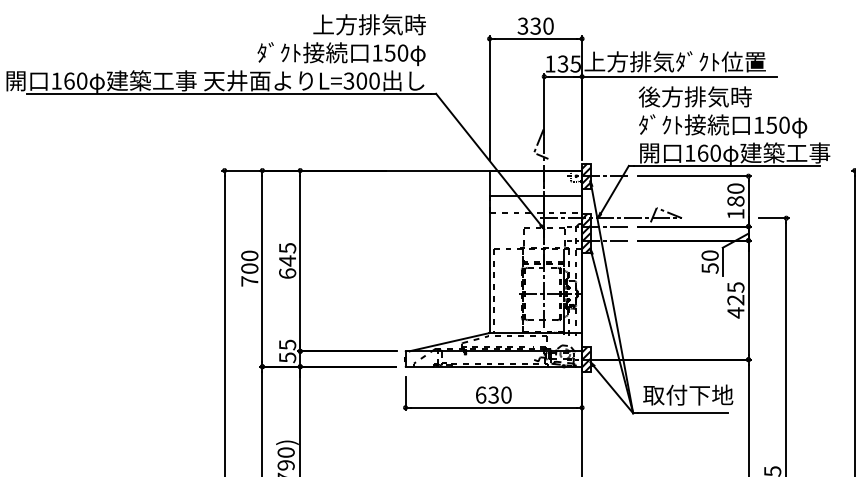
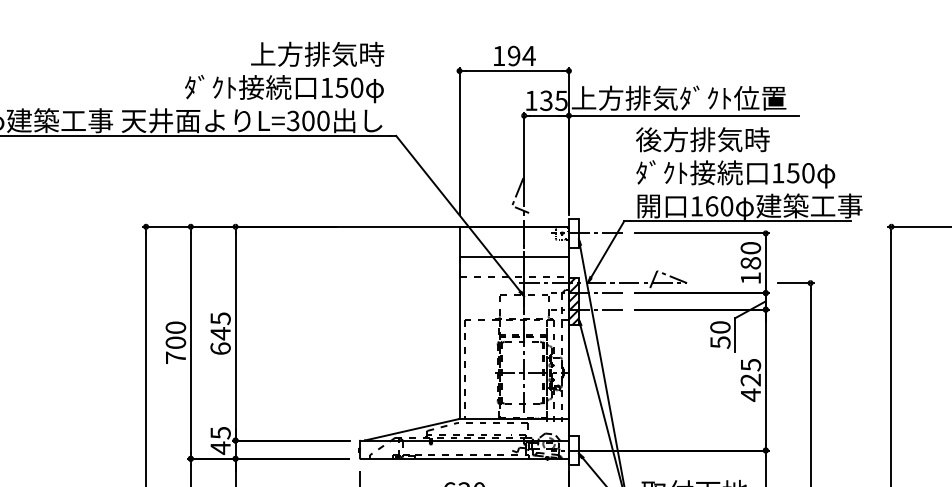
text: (535, 25) -> (513, 55), 330 -> 194
hatch: (586, 175) -> (574, 232), removed
text: (287, 357) -> (220, 447), 55 -> 45
hatch: (586, 359) -> (574, 450), removed

